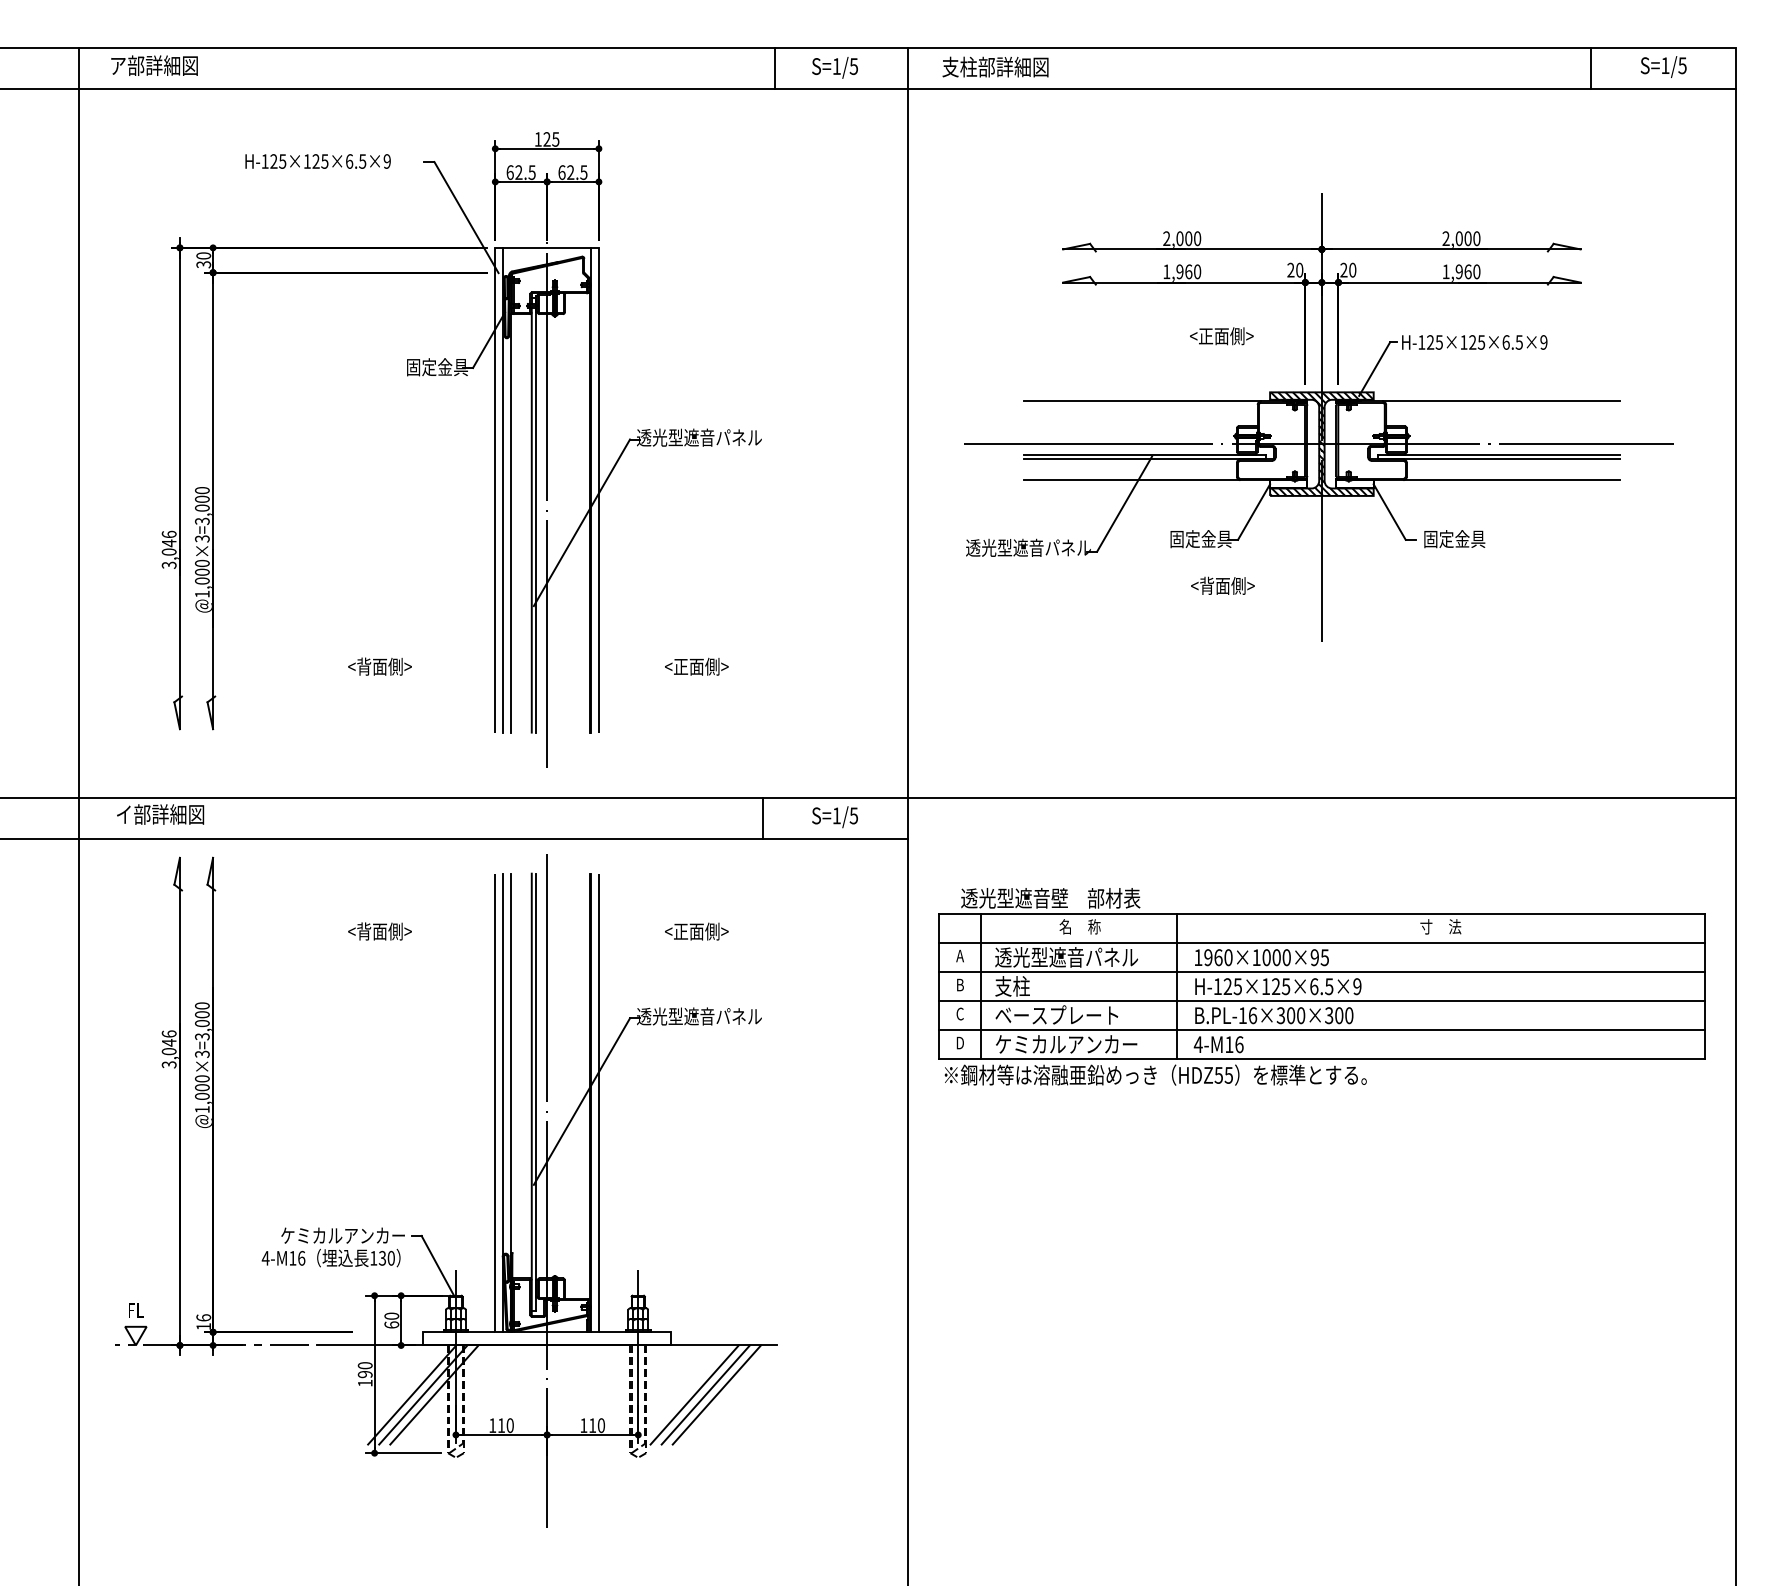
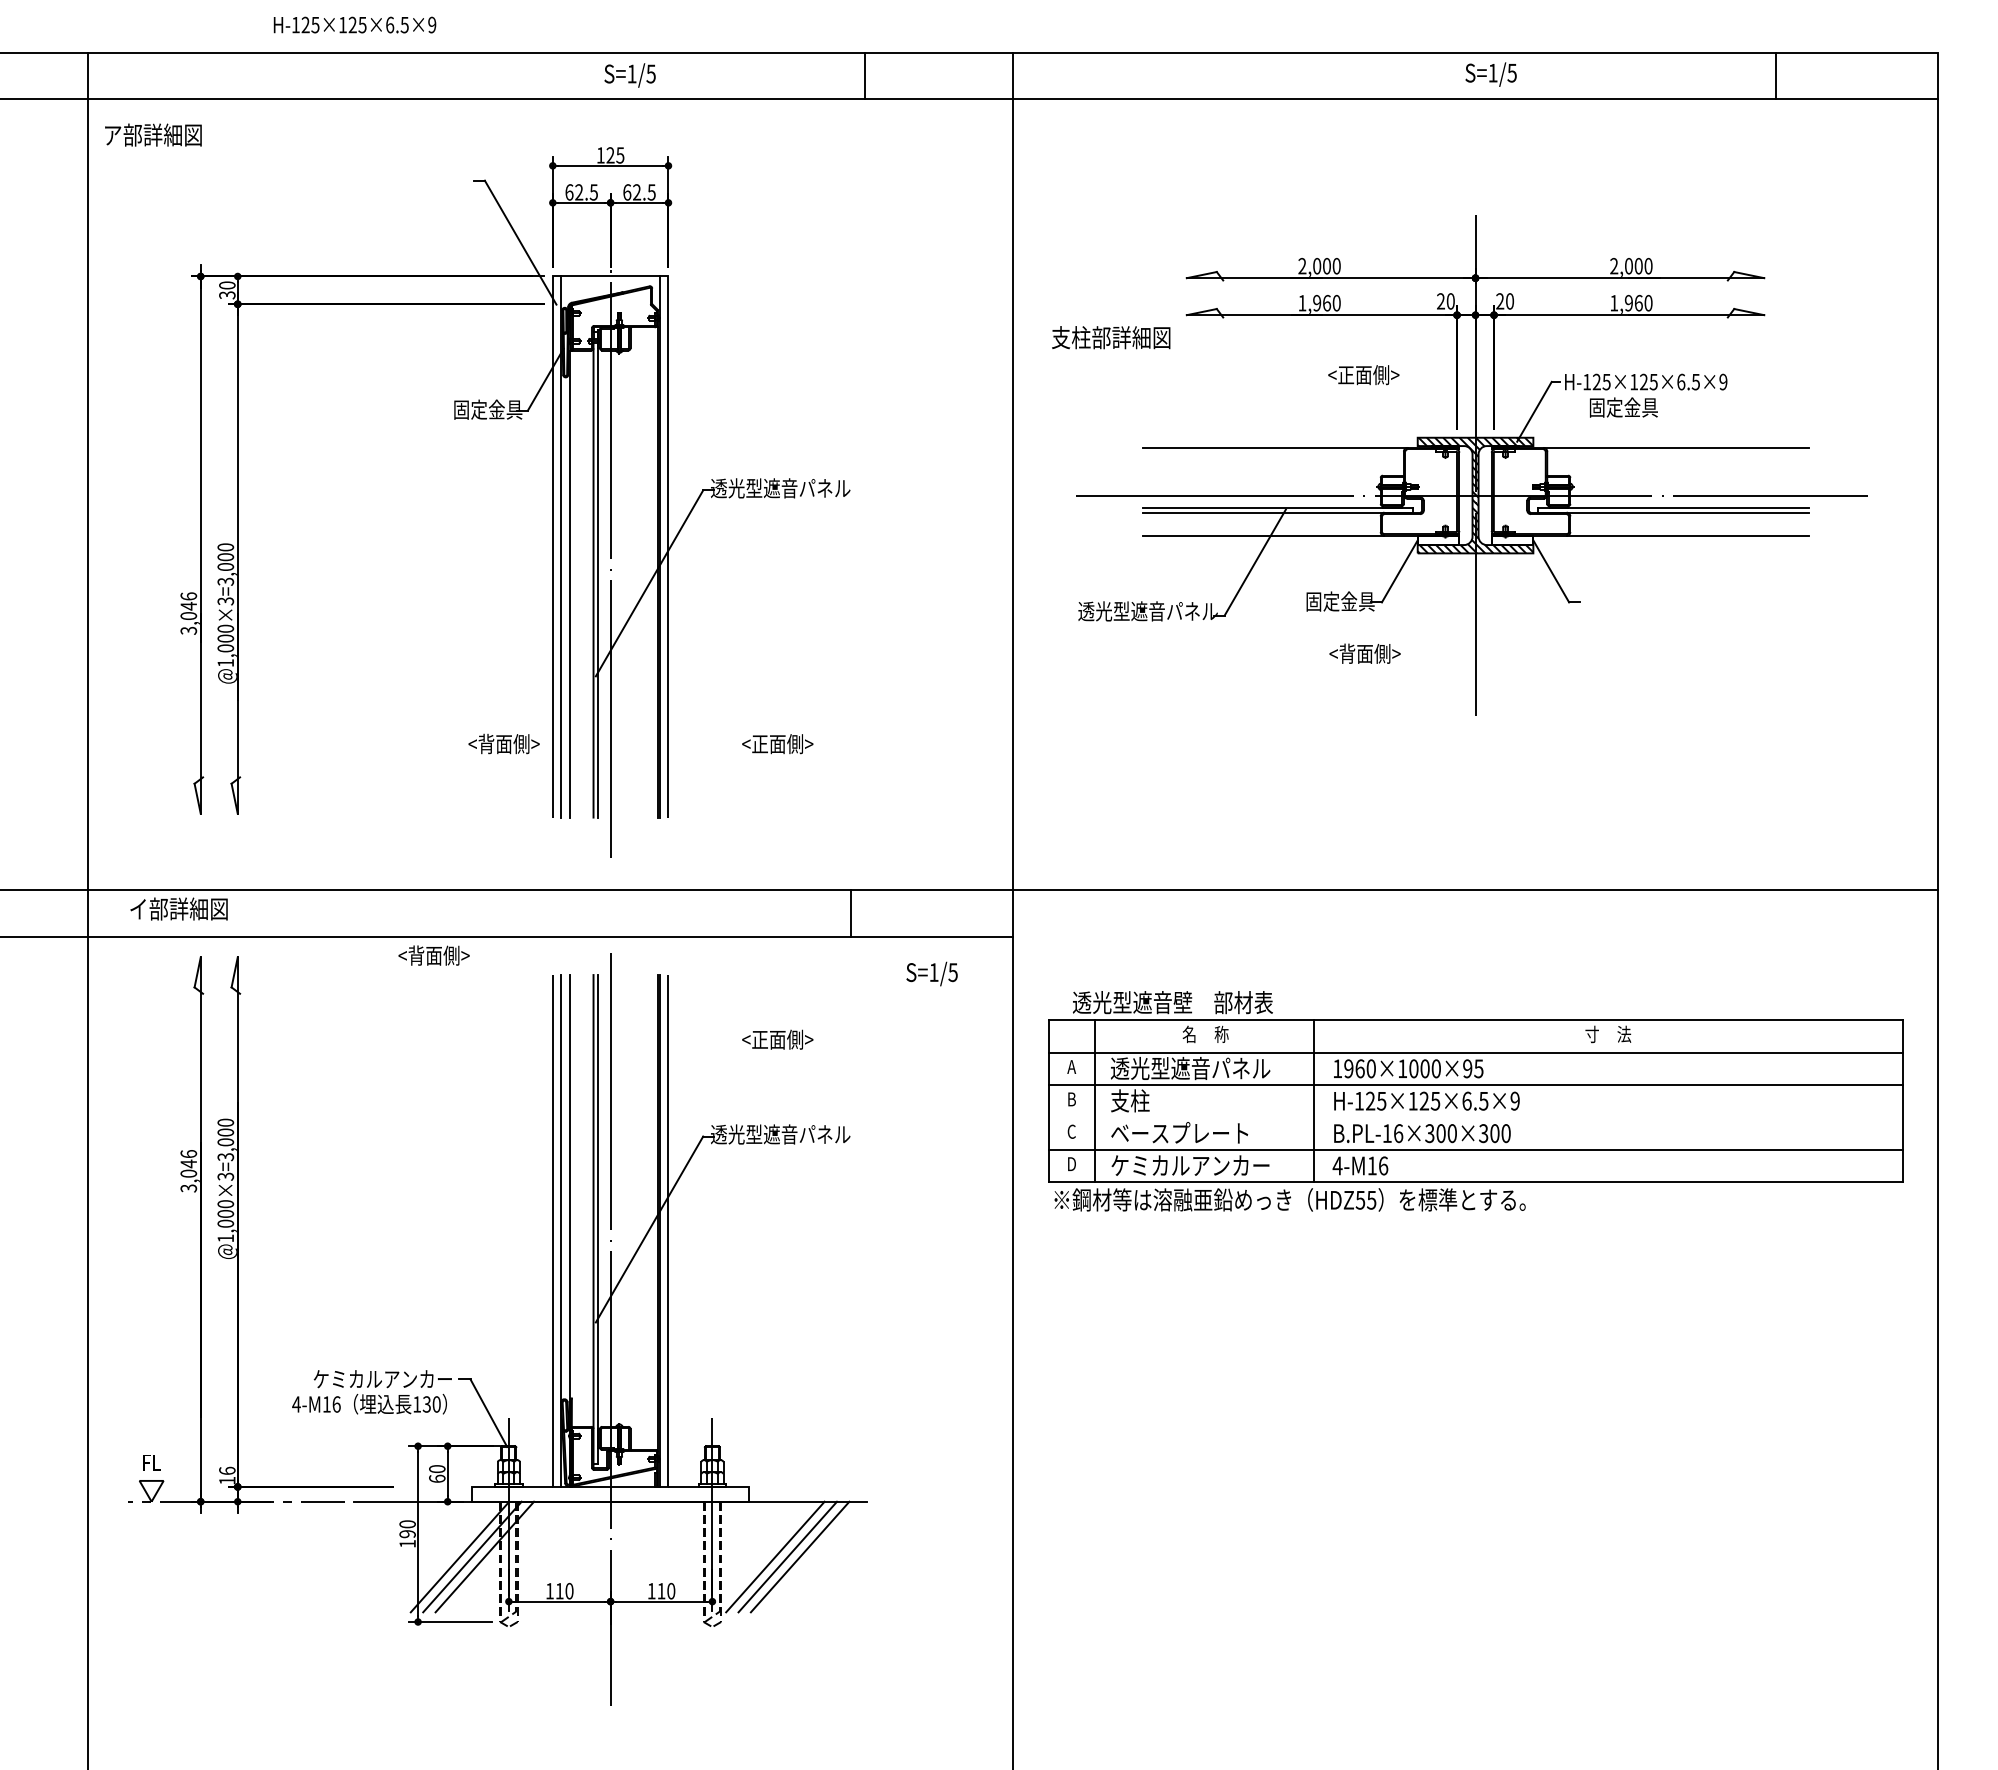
text: (154, 65) -> (153, 134), moved
text: (995, 66) -> (1111, 337), moved
text: (1663, 66) -> (1490, 74), moved
text: (834, 67) -> (629, 75), moved
text: (317, 161) -> (354, 24), moved
text: (1454, 539) -> (1623, 407), moved
text: (379, 666) -> (503, 743), moved
text: (834, 816) -> (931, 973), moved
text: (379, 931) -> (433, 955), moved
line: (1321, 1001) -> (1475, 1117), removed

